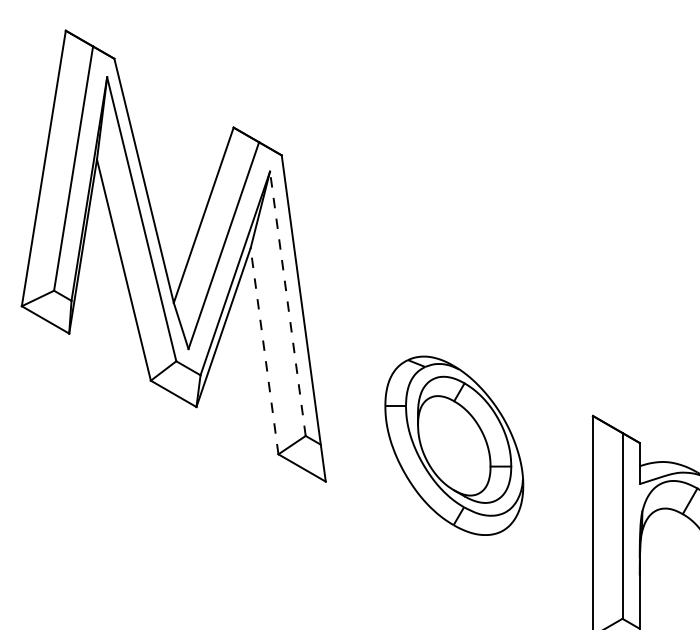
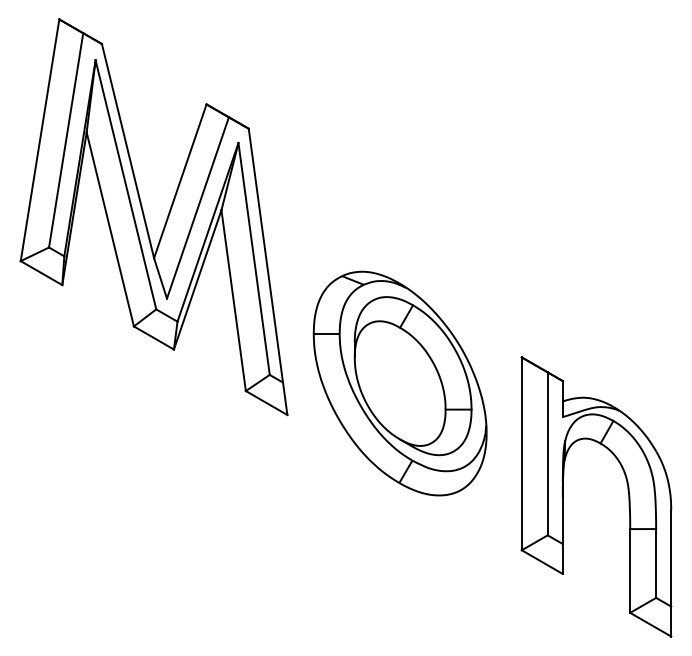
line: (288, 303) -> (254, 258), dashed -> solid
line: (264, 351) -> (233, 300), dashed -> solid
part: (453, 445) -> (399, 383), size x1.43

